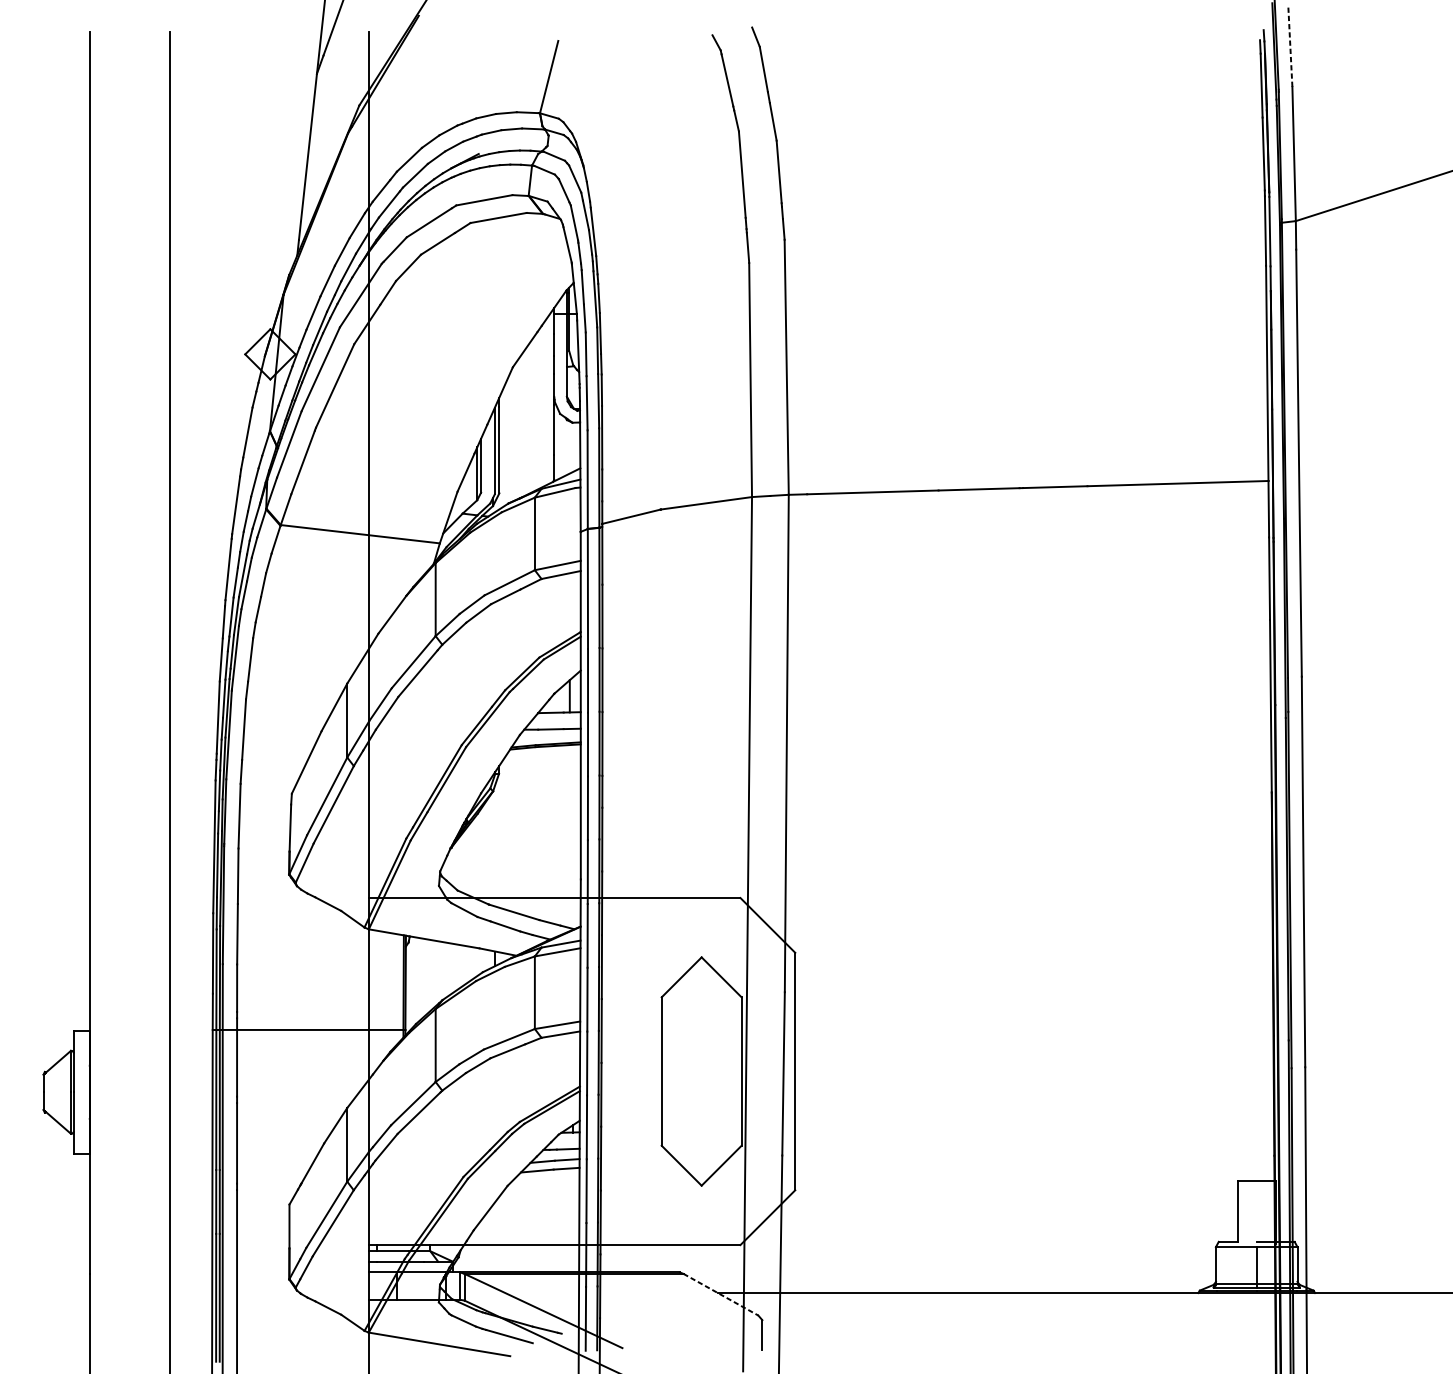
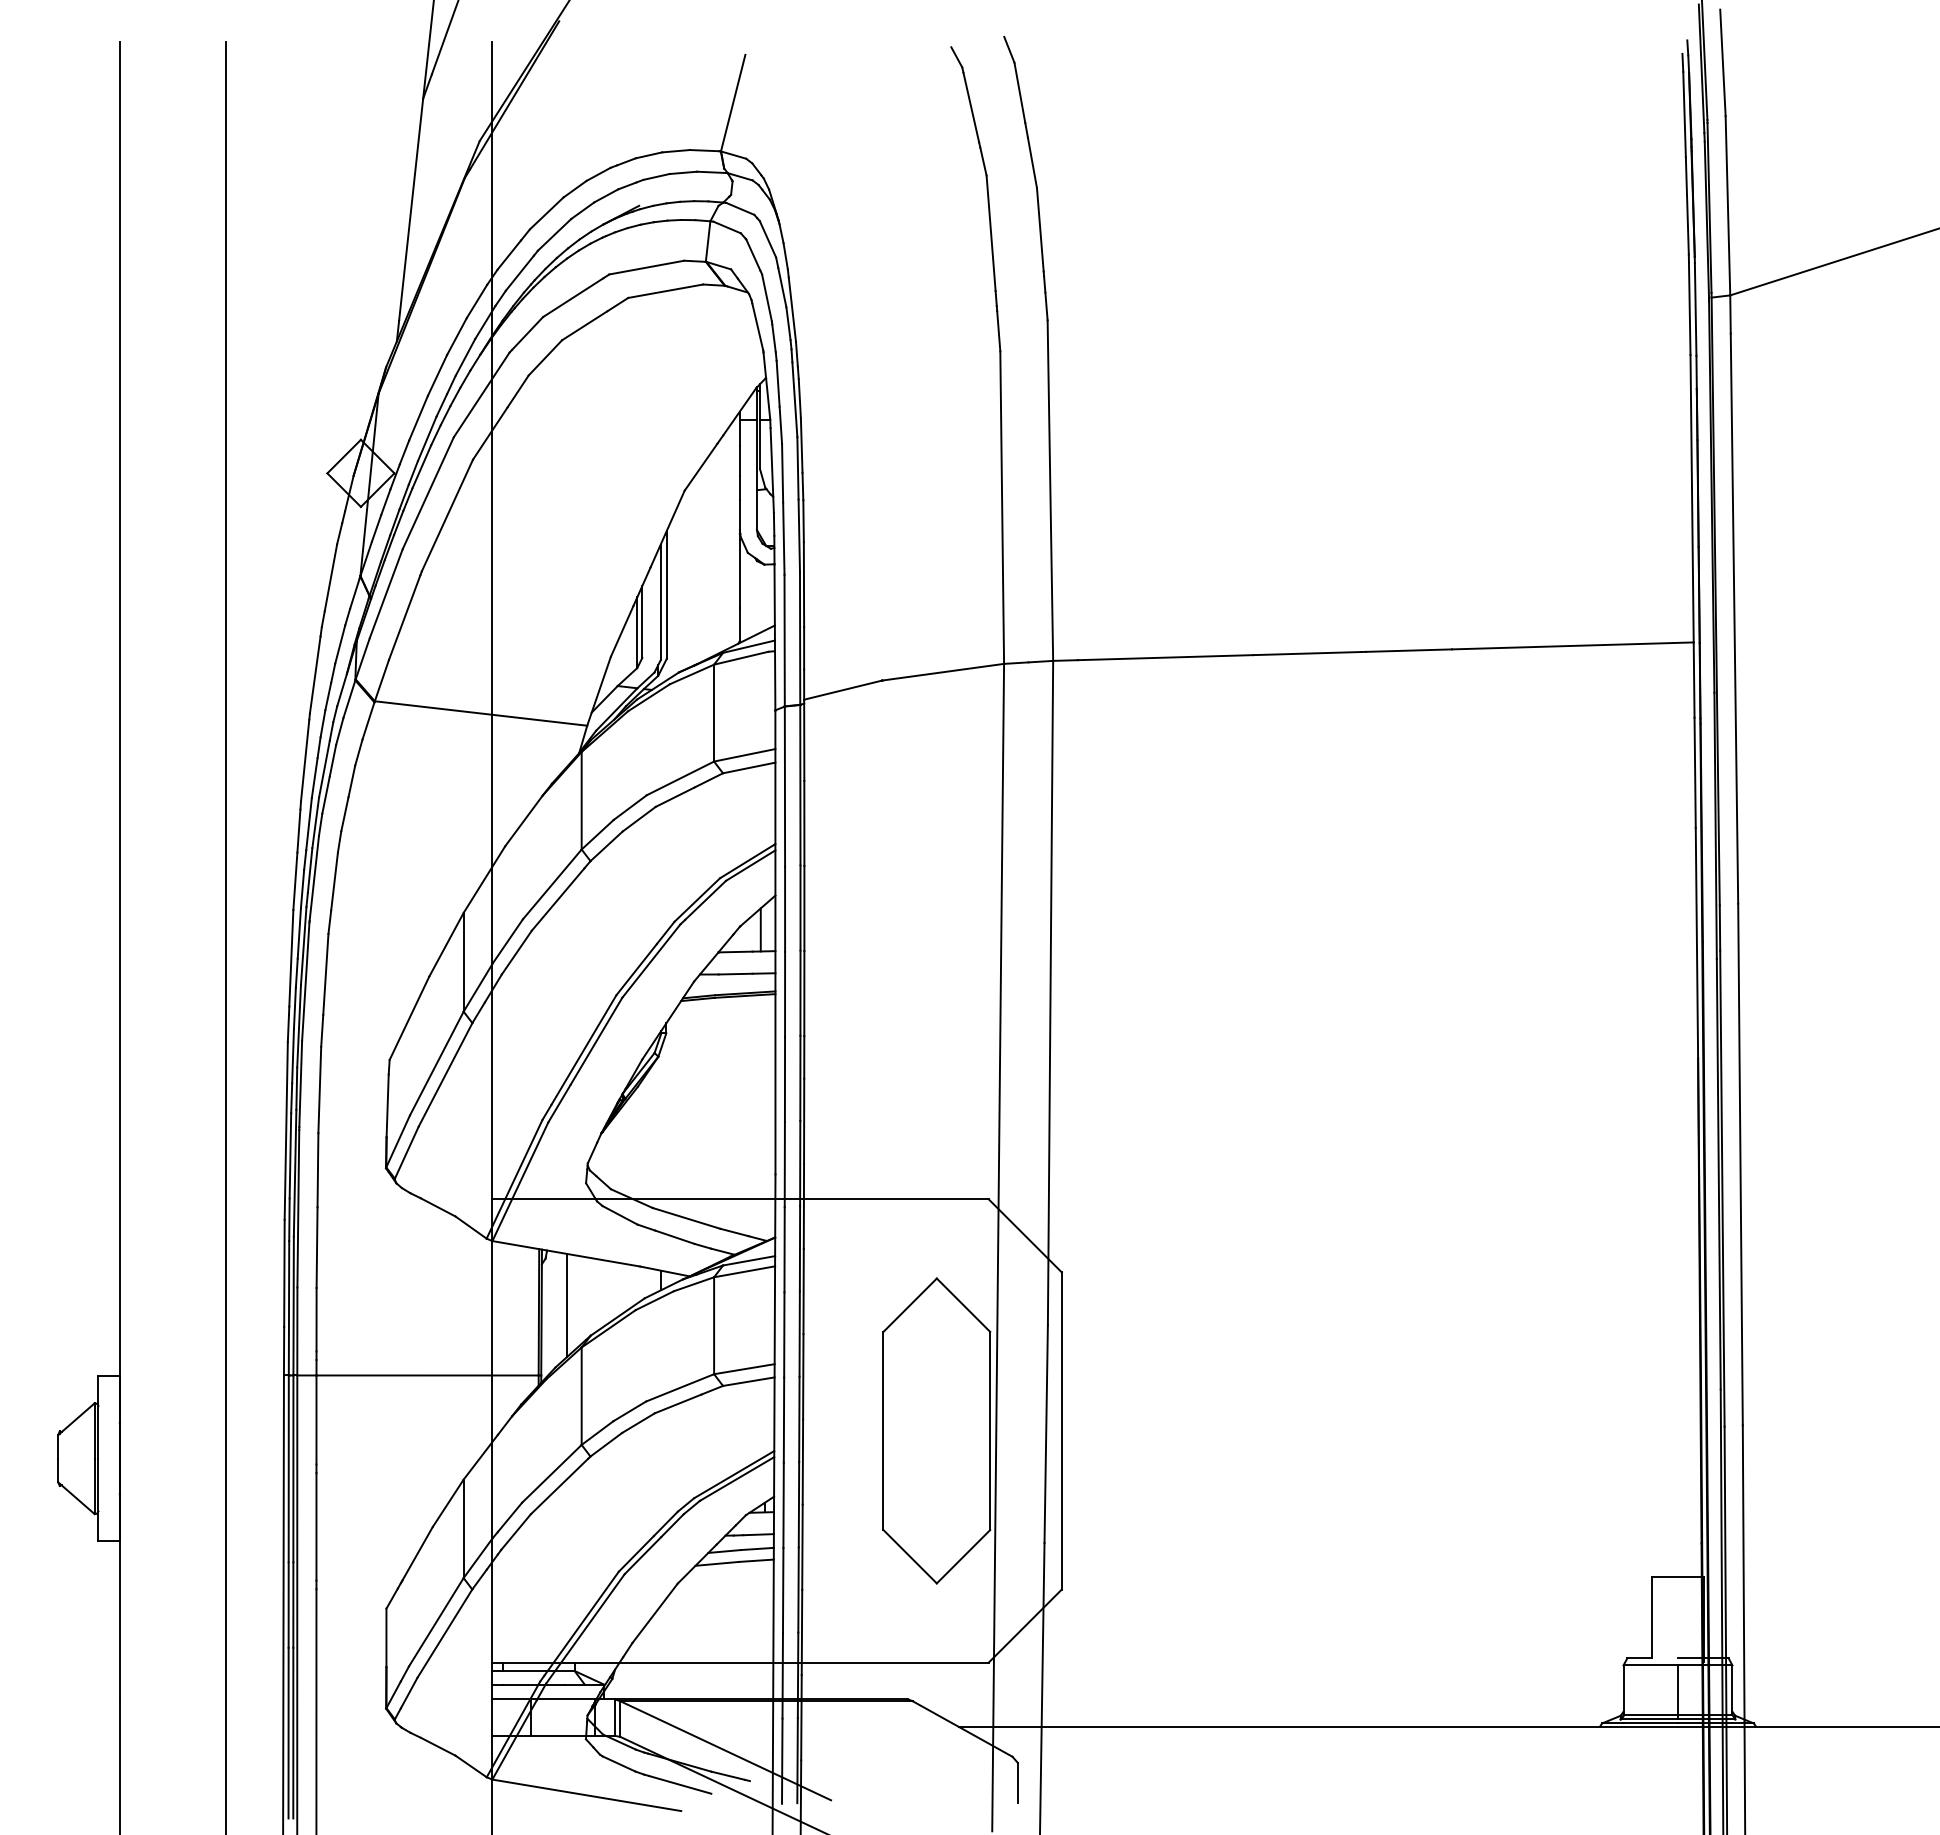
line: (1290, 46) -> (1722, 62), dashed -> solid
line: (424, 977) -> (566, 1305), added
line: (721, 1295) -> (963, 1729), dashed -> solid

